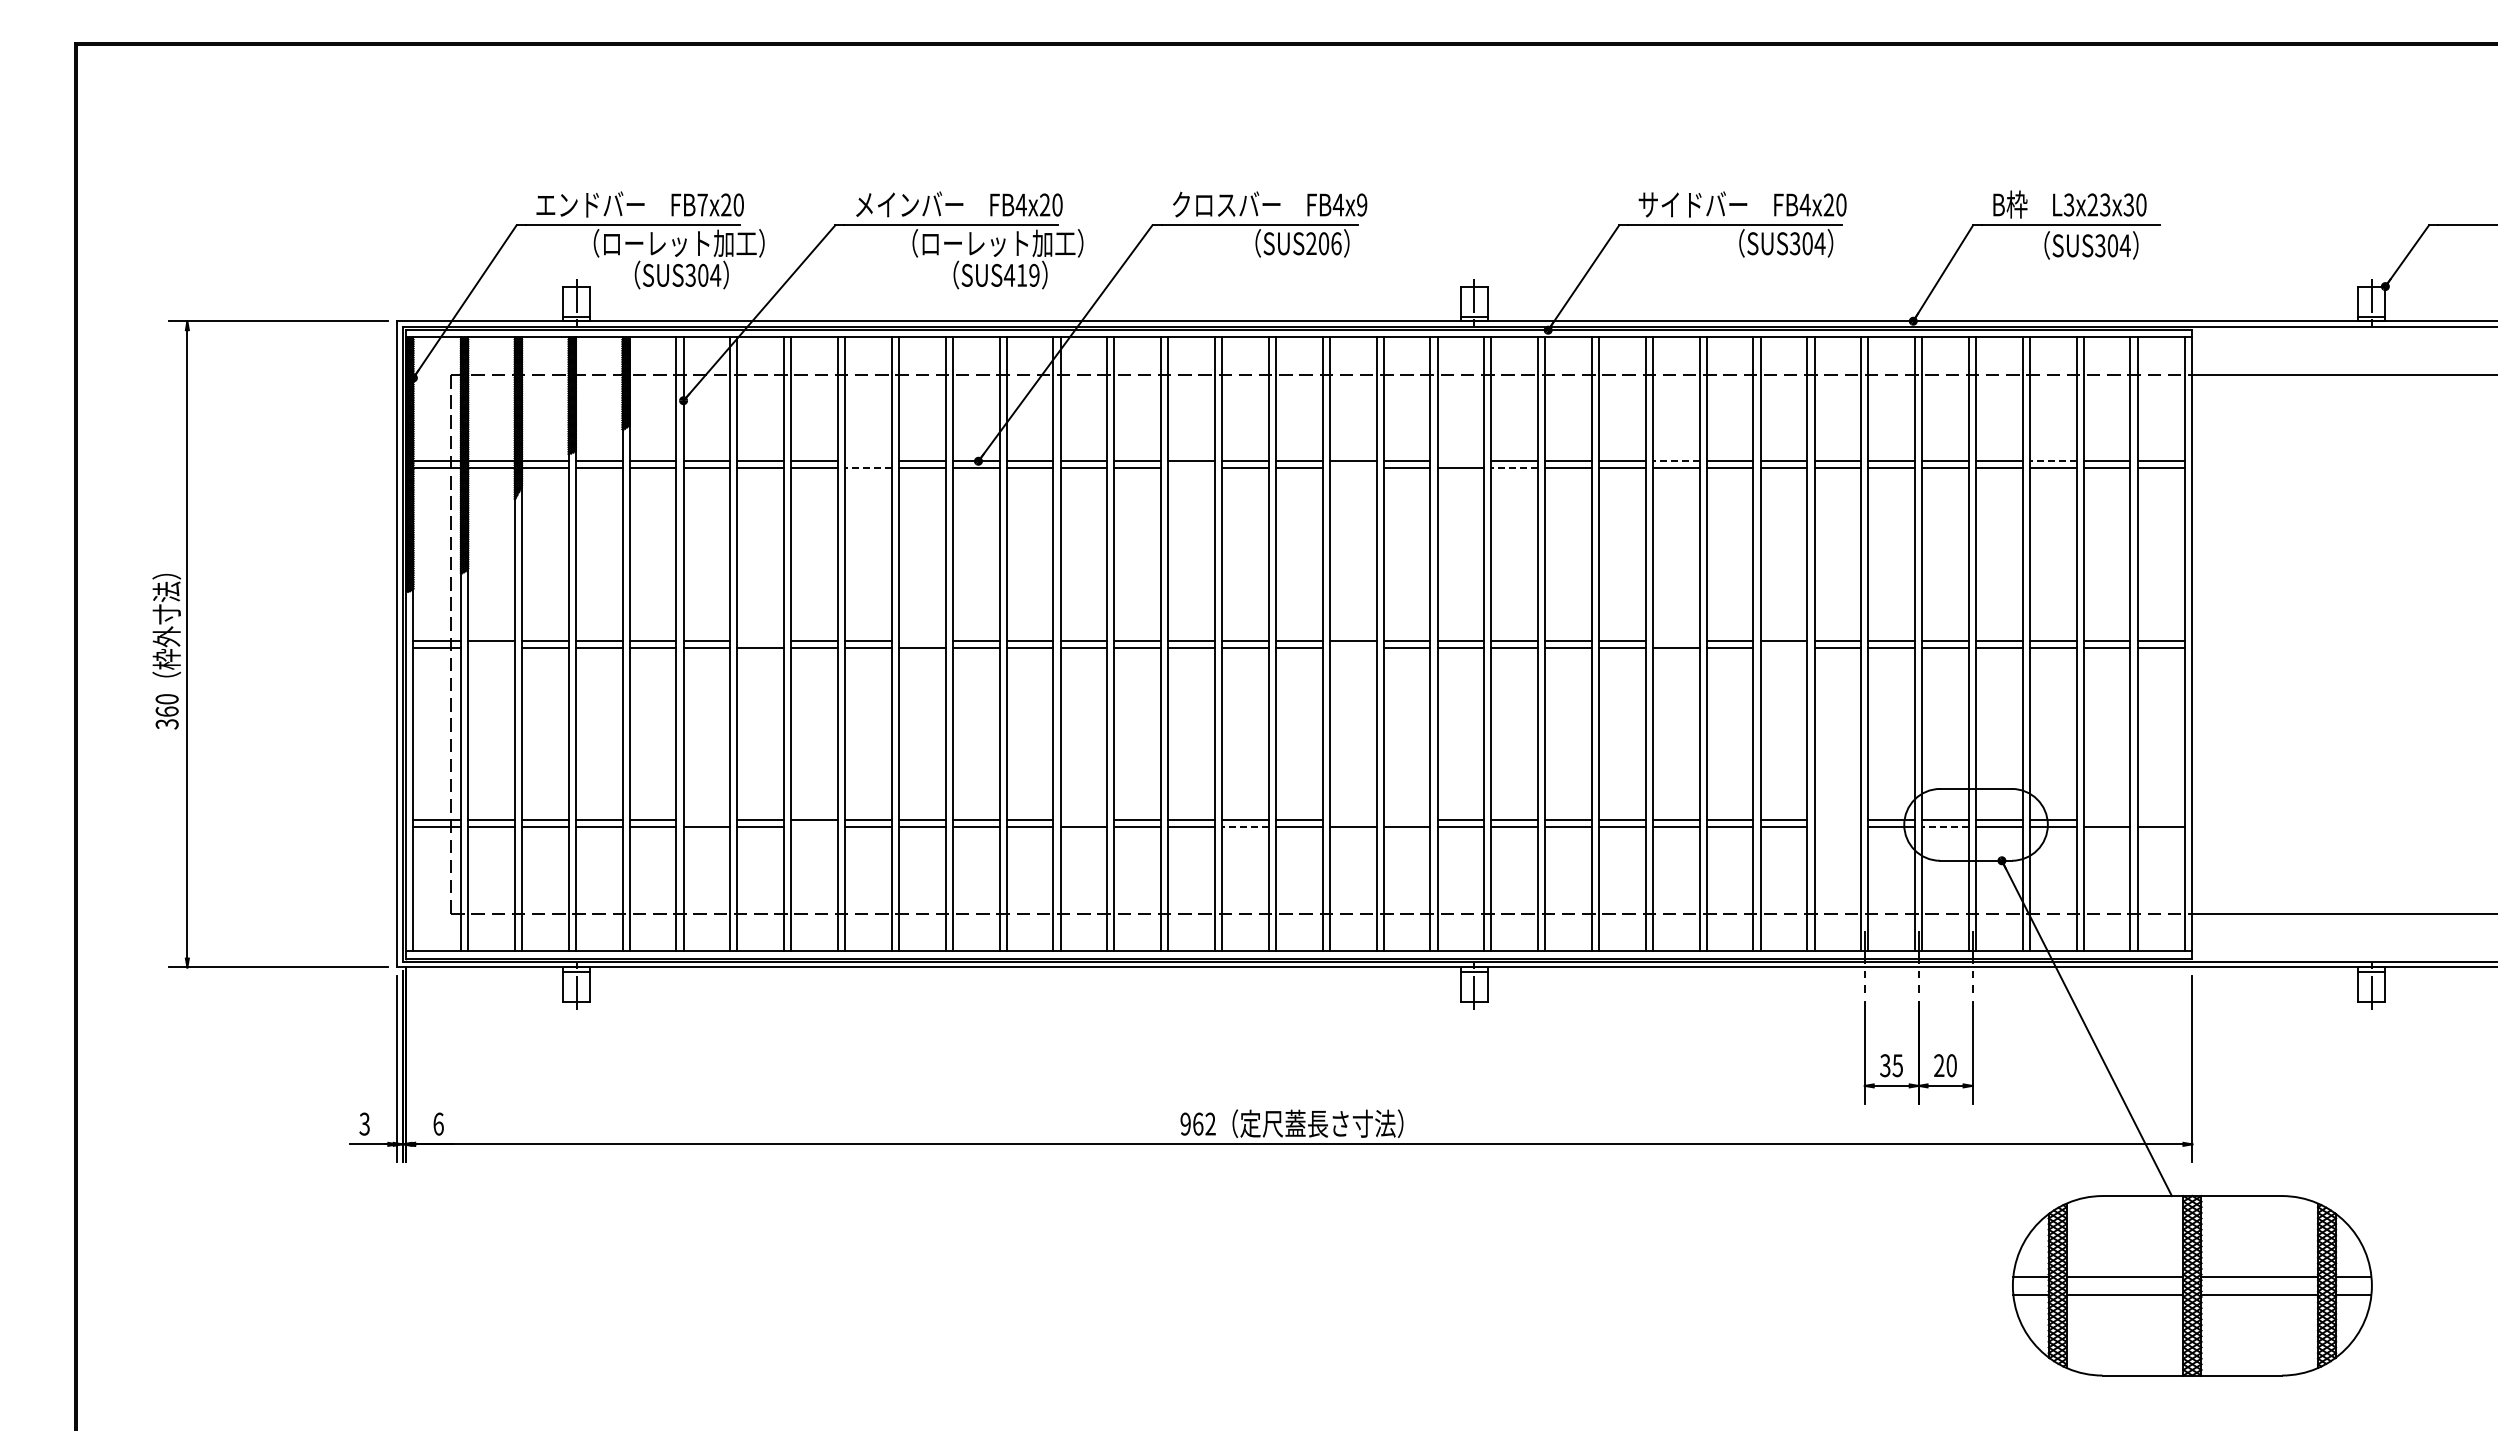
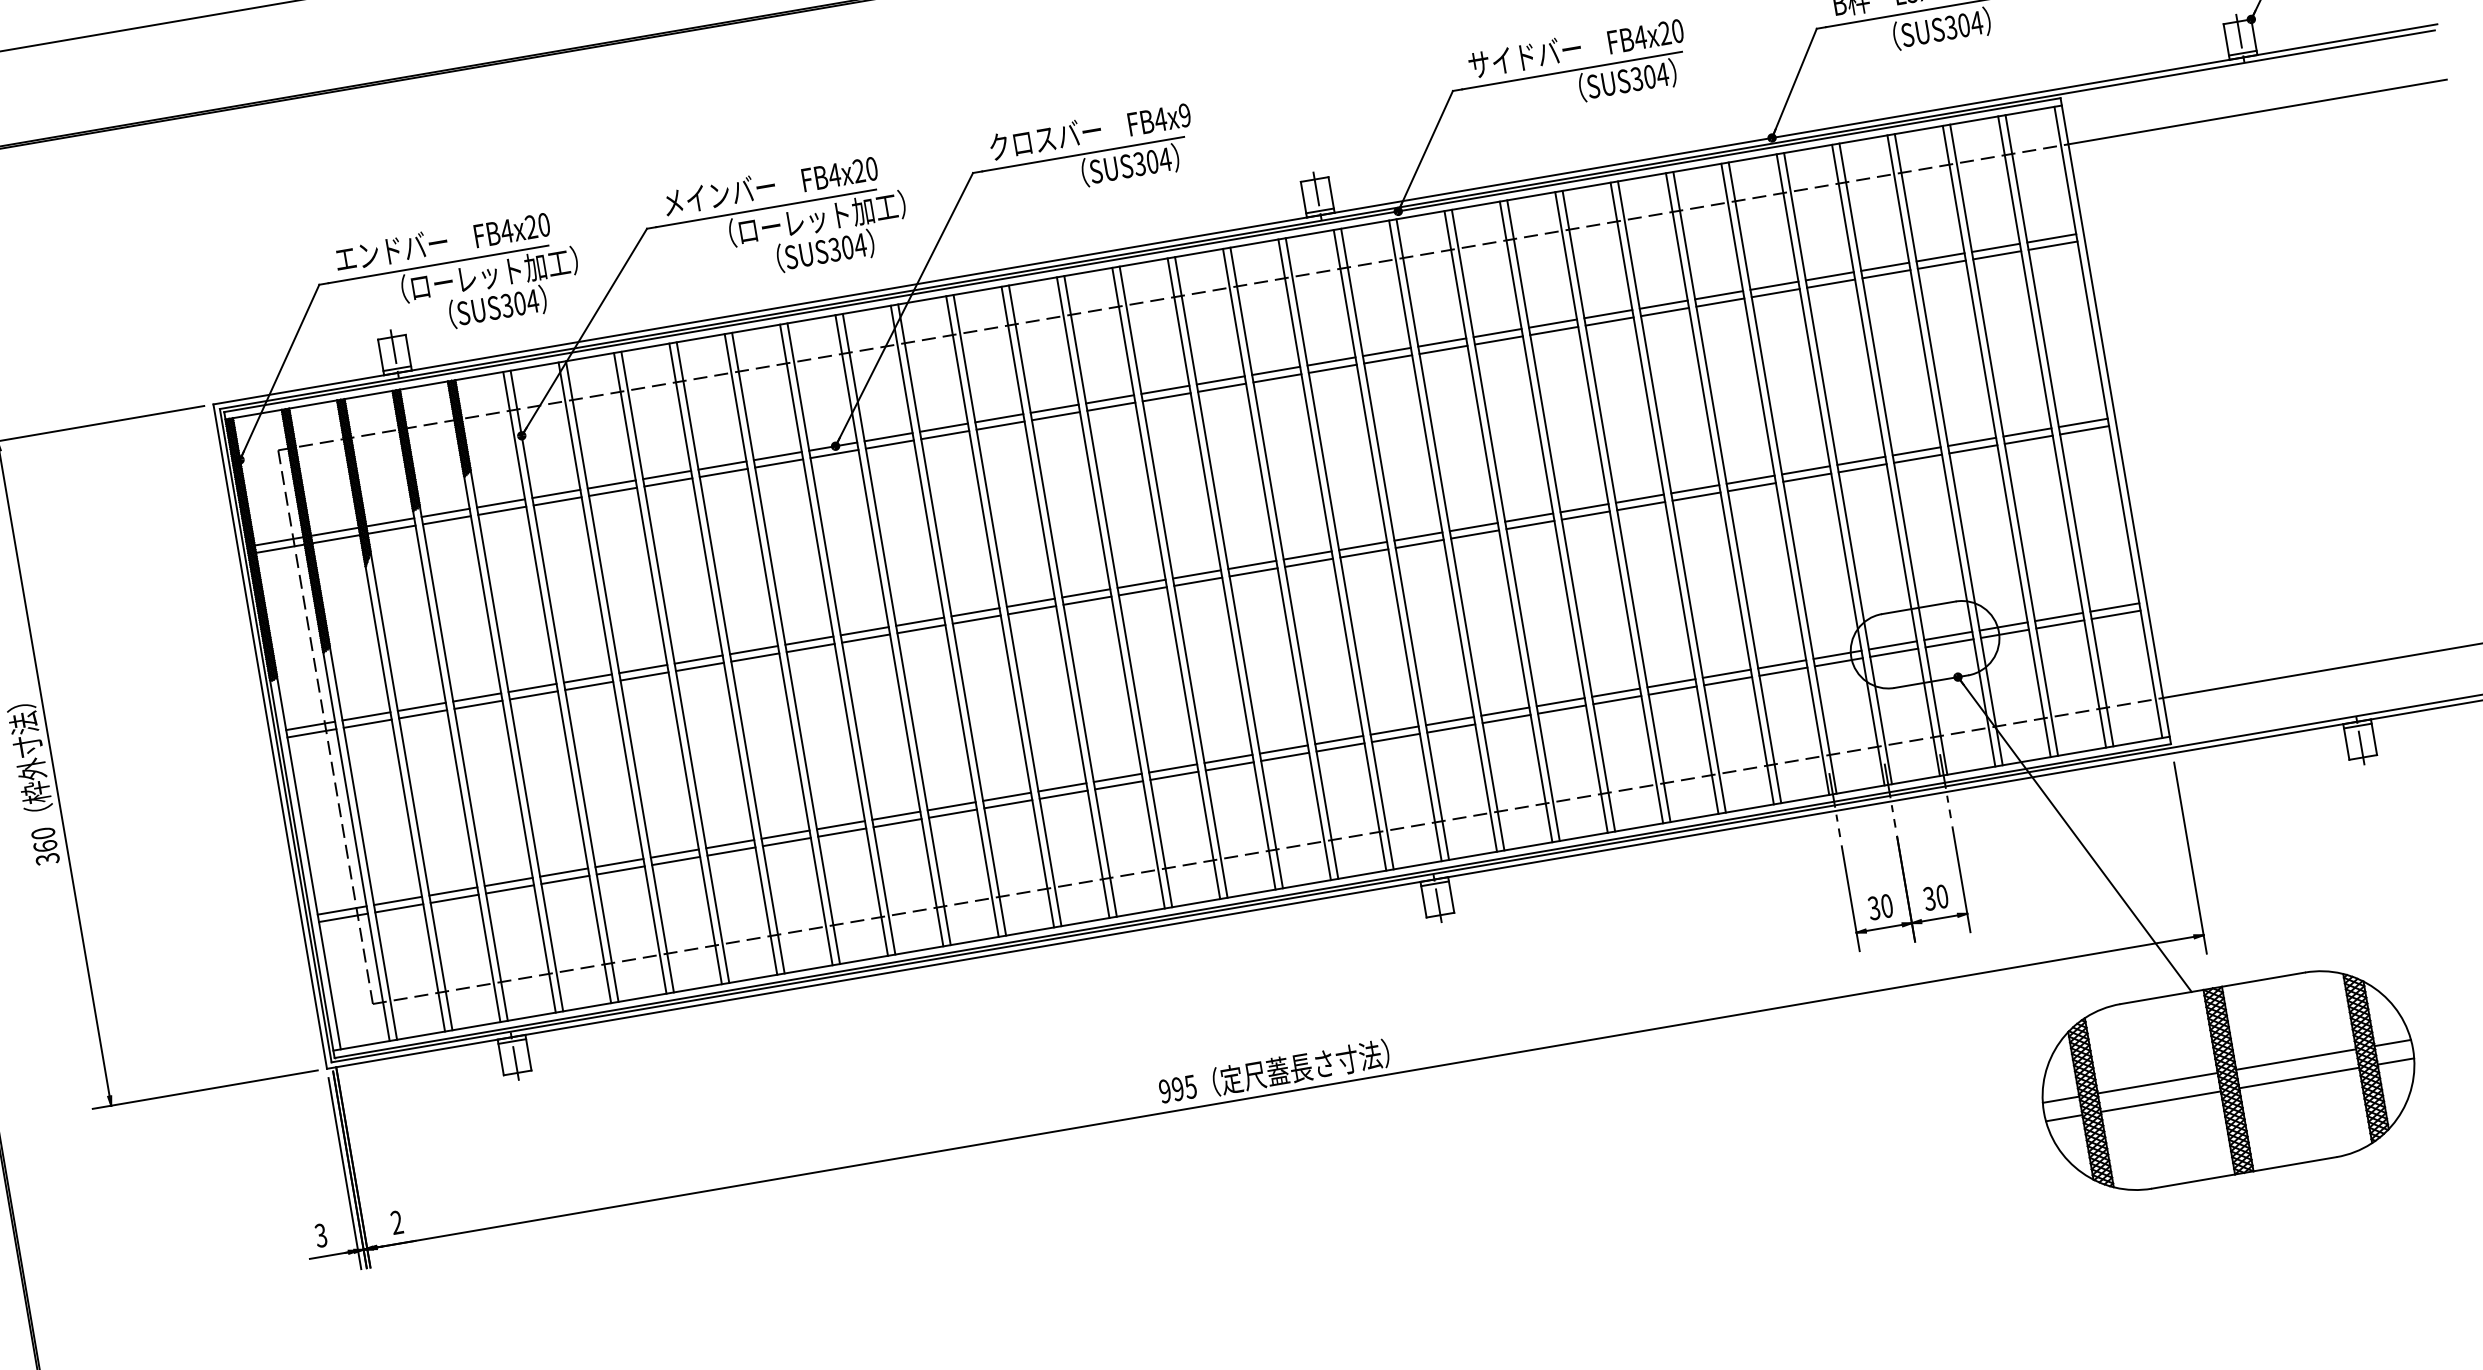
text: (702, 204) -> (506, 230), FB7x20 -> FB4x20
text: (1323, 243) -> (1152, 161), SUS206 -> SUS304
text: (1021, 274) -> (847, 246), SUS419 -> SUS304
line: (868, 461) -> (722, 465), added
line: (1460, 461) -> (1331, 361), added
line: (1675, 461) -> (1552, 324), dashed -> solid
line: (2052, 461) -> (1939, 257), dashed -> solid
line: (867, 468) -> (722, 473), dashed -> solid
line: (1191, 468) -> (1055, 416), added
line: (1352, 468) -> (1221, 387), added
line: (1514, 468) -> (1387, 359), dashed -> solid
line: (760, 640) -> (642, 668), added
line: (921, 640) -> (808, 640), added
line: (1675, 640) -> (1583, 508), added
line: (491, 647) -> (367, 723), added
line: (1352, 647) -> (1252, 571), added
line: (1783, 647) -> (1695, 496), added
line: (706, 820) -> (619, 863), added
line: (1083, 820) -> (1006, 797), added
line: (1352, 820) -> (1283, 749), added
line: (1406, 820) -> (1338, 740), added
line: (1837, 820) -> (1781, 664), added
line: (2106, 820) -> (2058, 617), added
line: (2161, 820) -> (2114, 607), added
line: (814, 827) -> (731, 851), added
line: (1244, 827) -> (1173, 776), dashed -> solid
line: (1837, 827) -> (1783, 671), added
line: (1945, 827) -> (1894, 652), dashed -> solid
text: (1897, 1065) -> (1886, 905), 35 -> 30
text: (1939, 1065) -> (1929, 898), 20 -> 30
text: (438, 1123) -> (396, 1221), 6 -> 2
text: (1204, 1123) -> (1184, 1087), 962 -> 995

